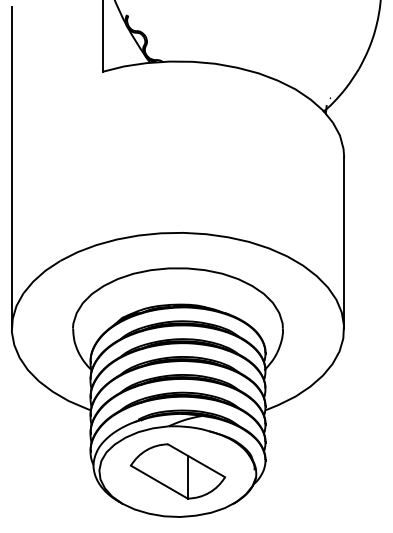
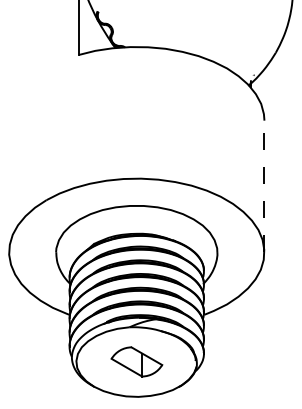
line: (11, 167) -> (8, 128), removed
line: (344, 242) -> (264, 186), solid -> dashed
part: (178, 471) -> (137, 361), size x0.7

